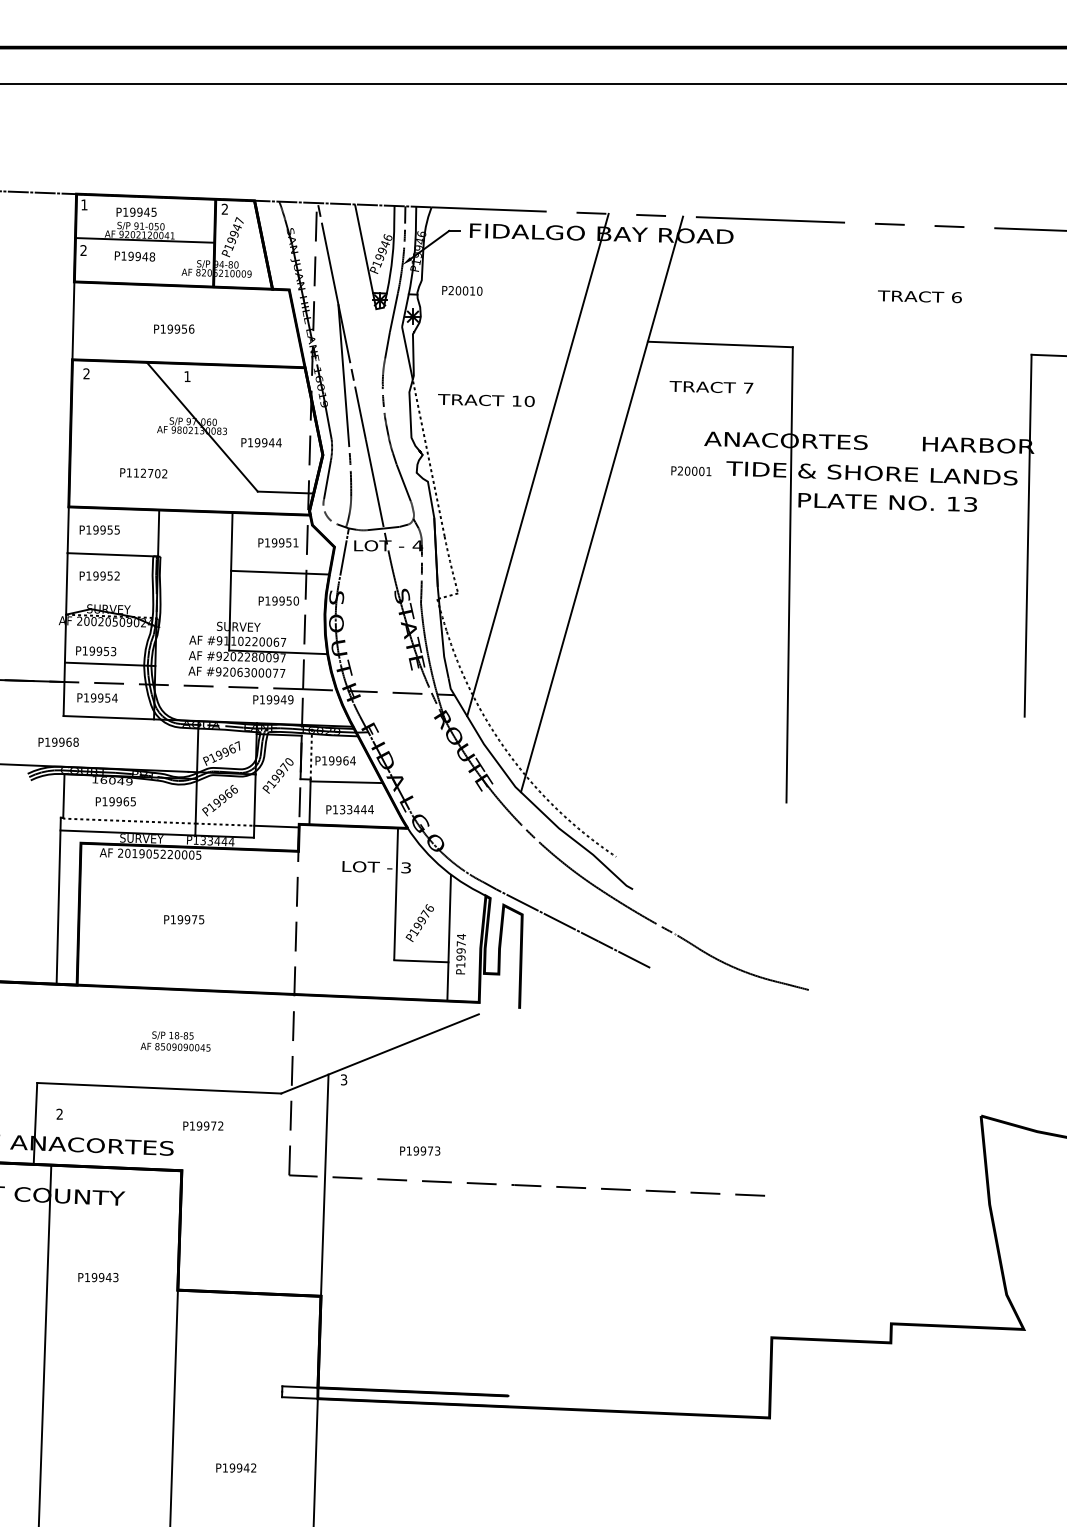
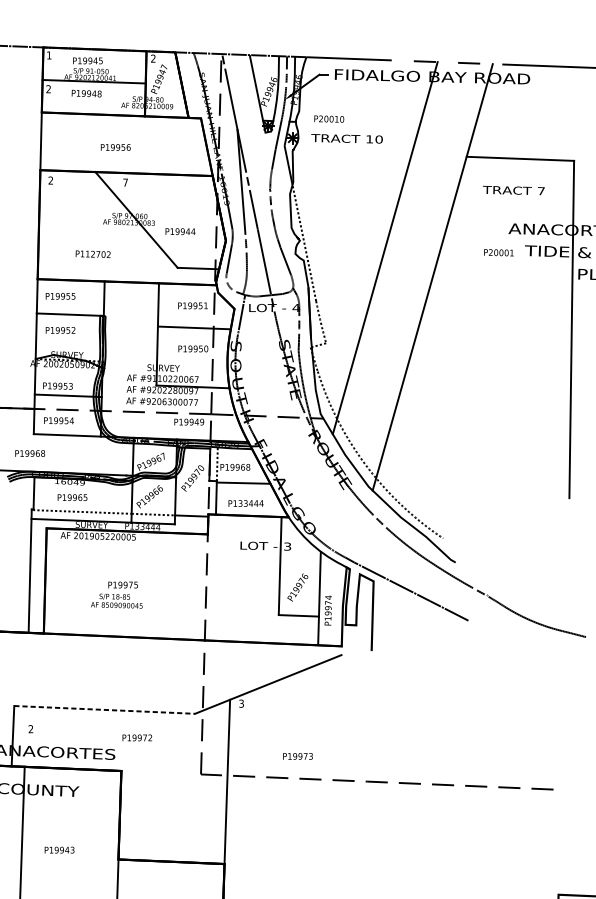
text: (187, 376) -> (125, 182), 1 -> 7
text: (486, 400) -> (347, 138), moved
text: (352, 760) -> (247, 467), P19964 -> P19968
text: (175, 1041) -> (116, 601), moved
line: (159, 1088) -> (104, 710), solid -> dashed

